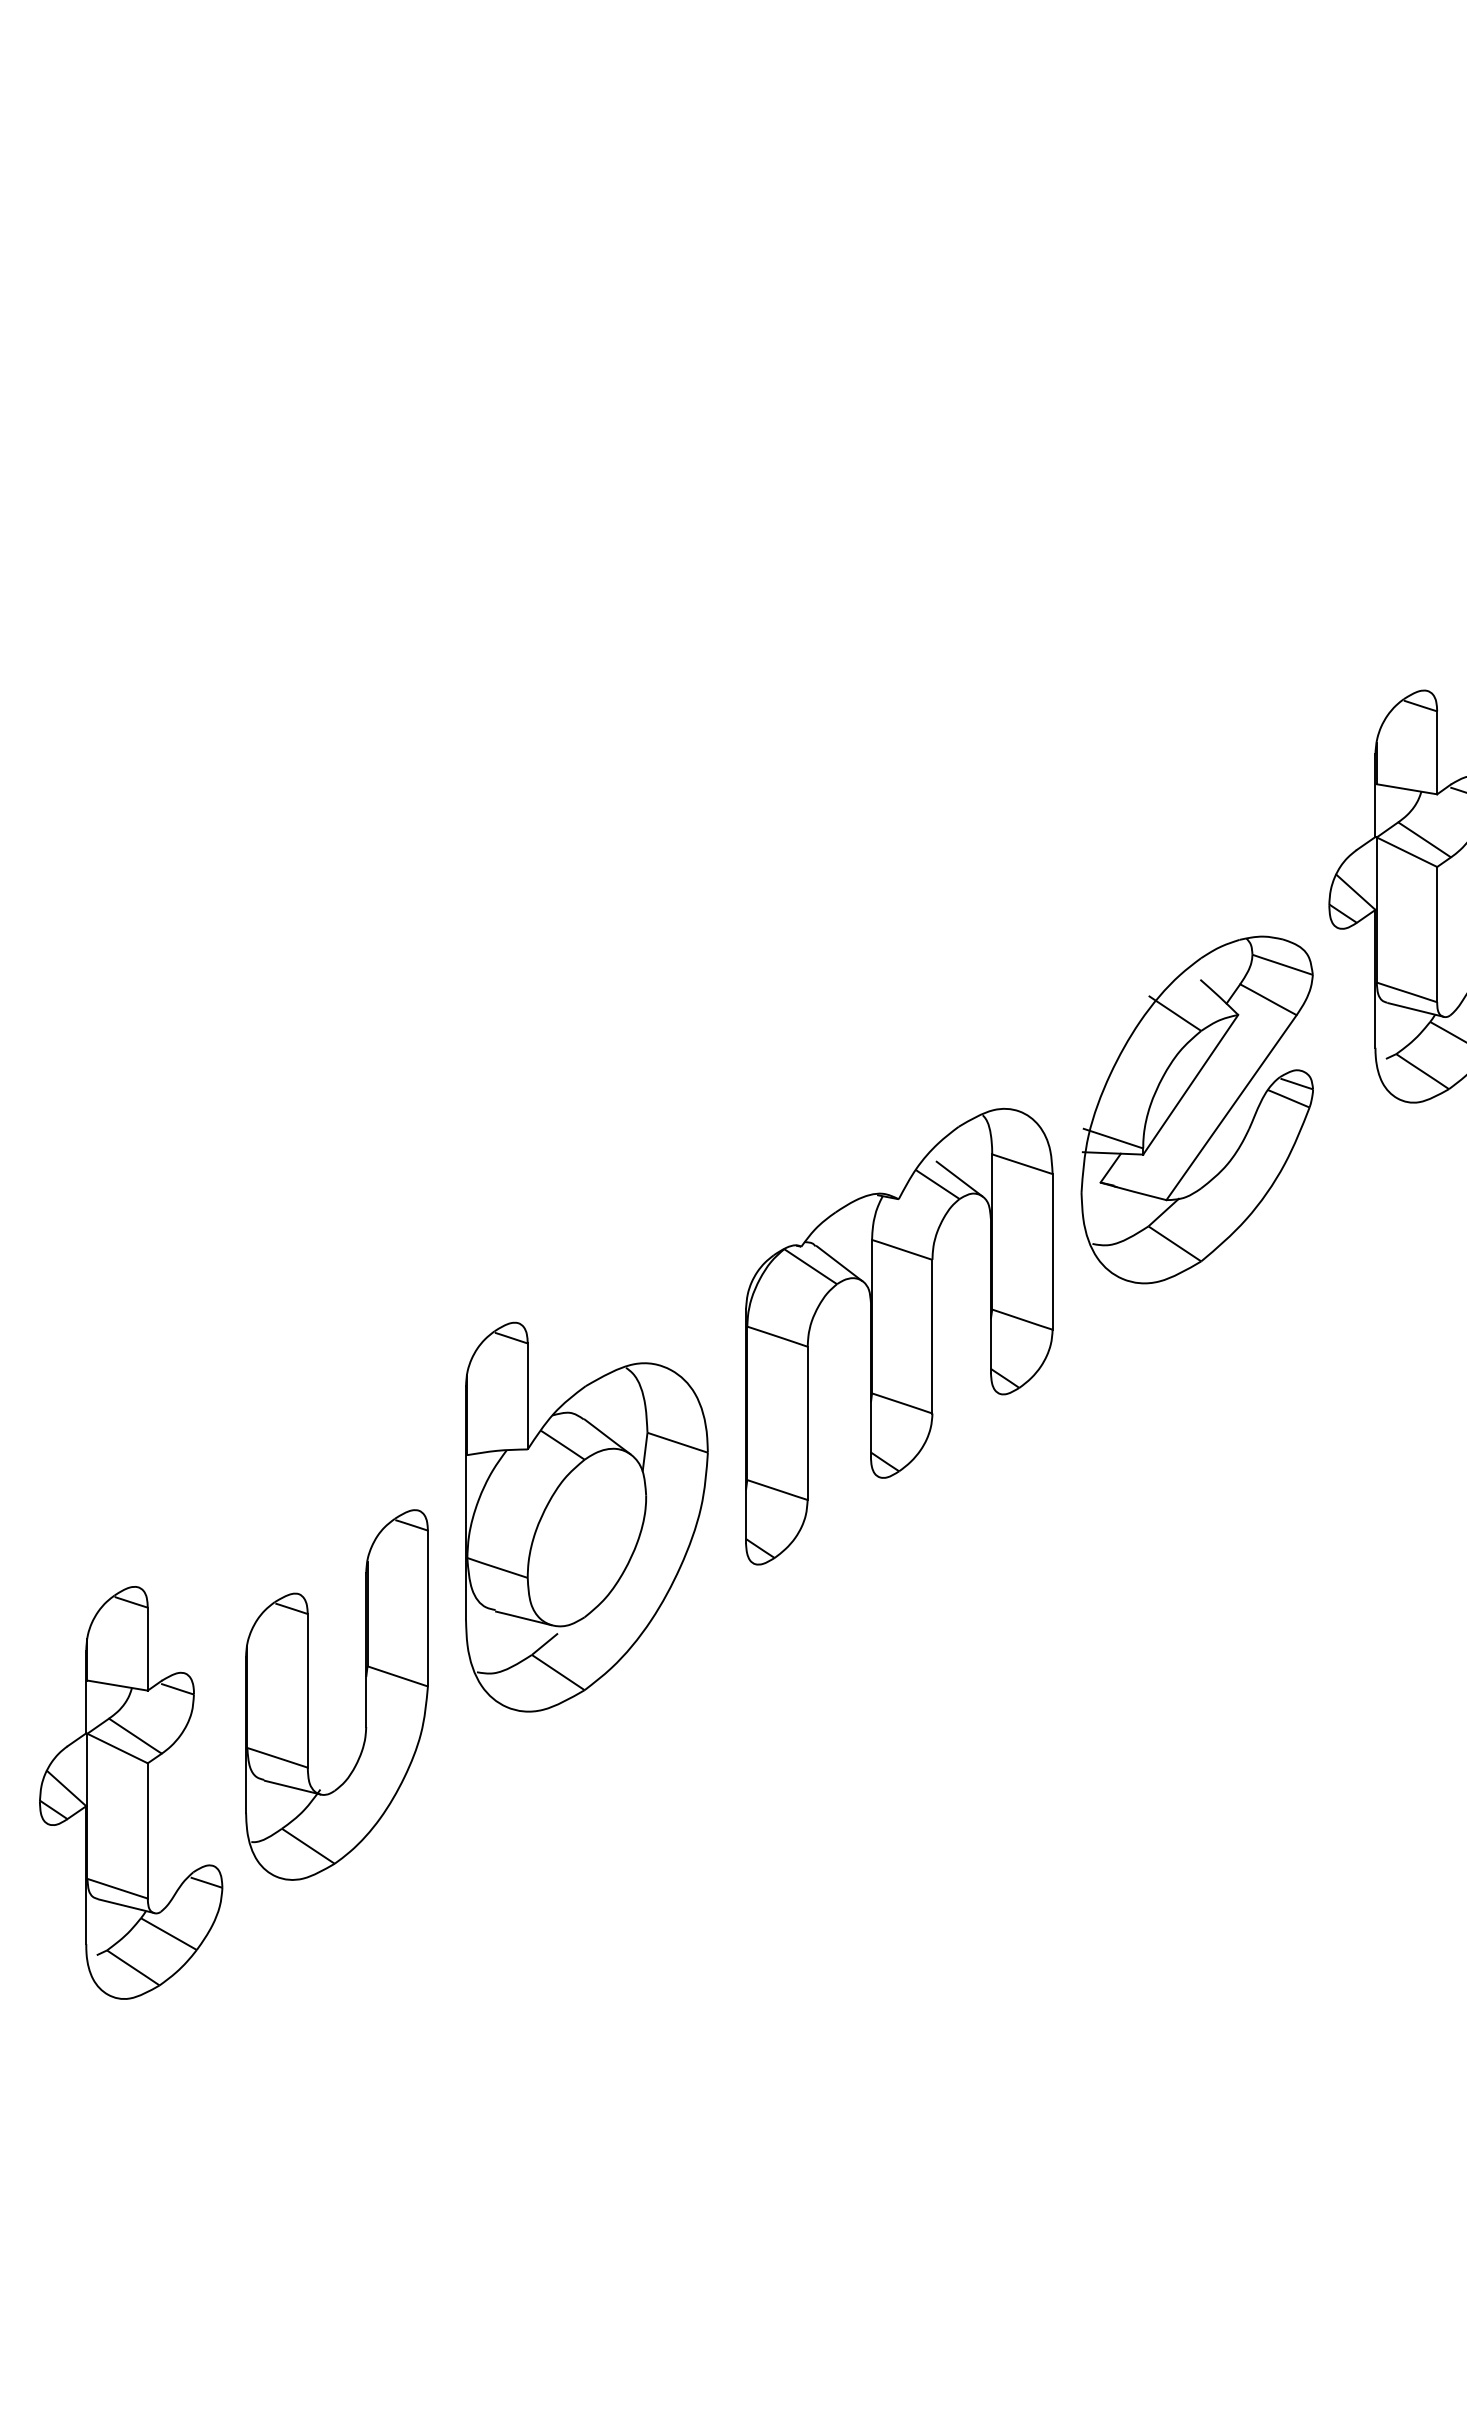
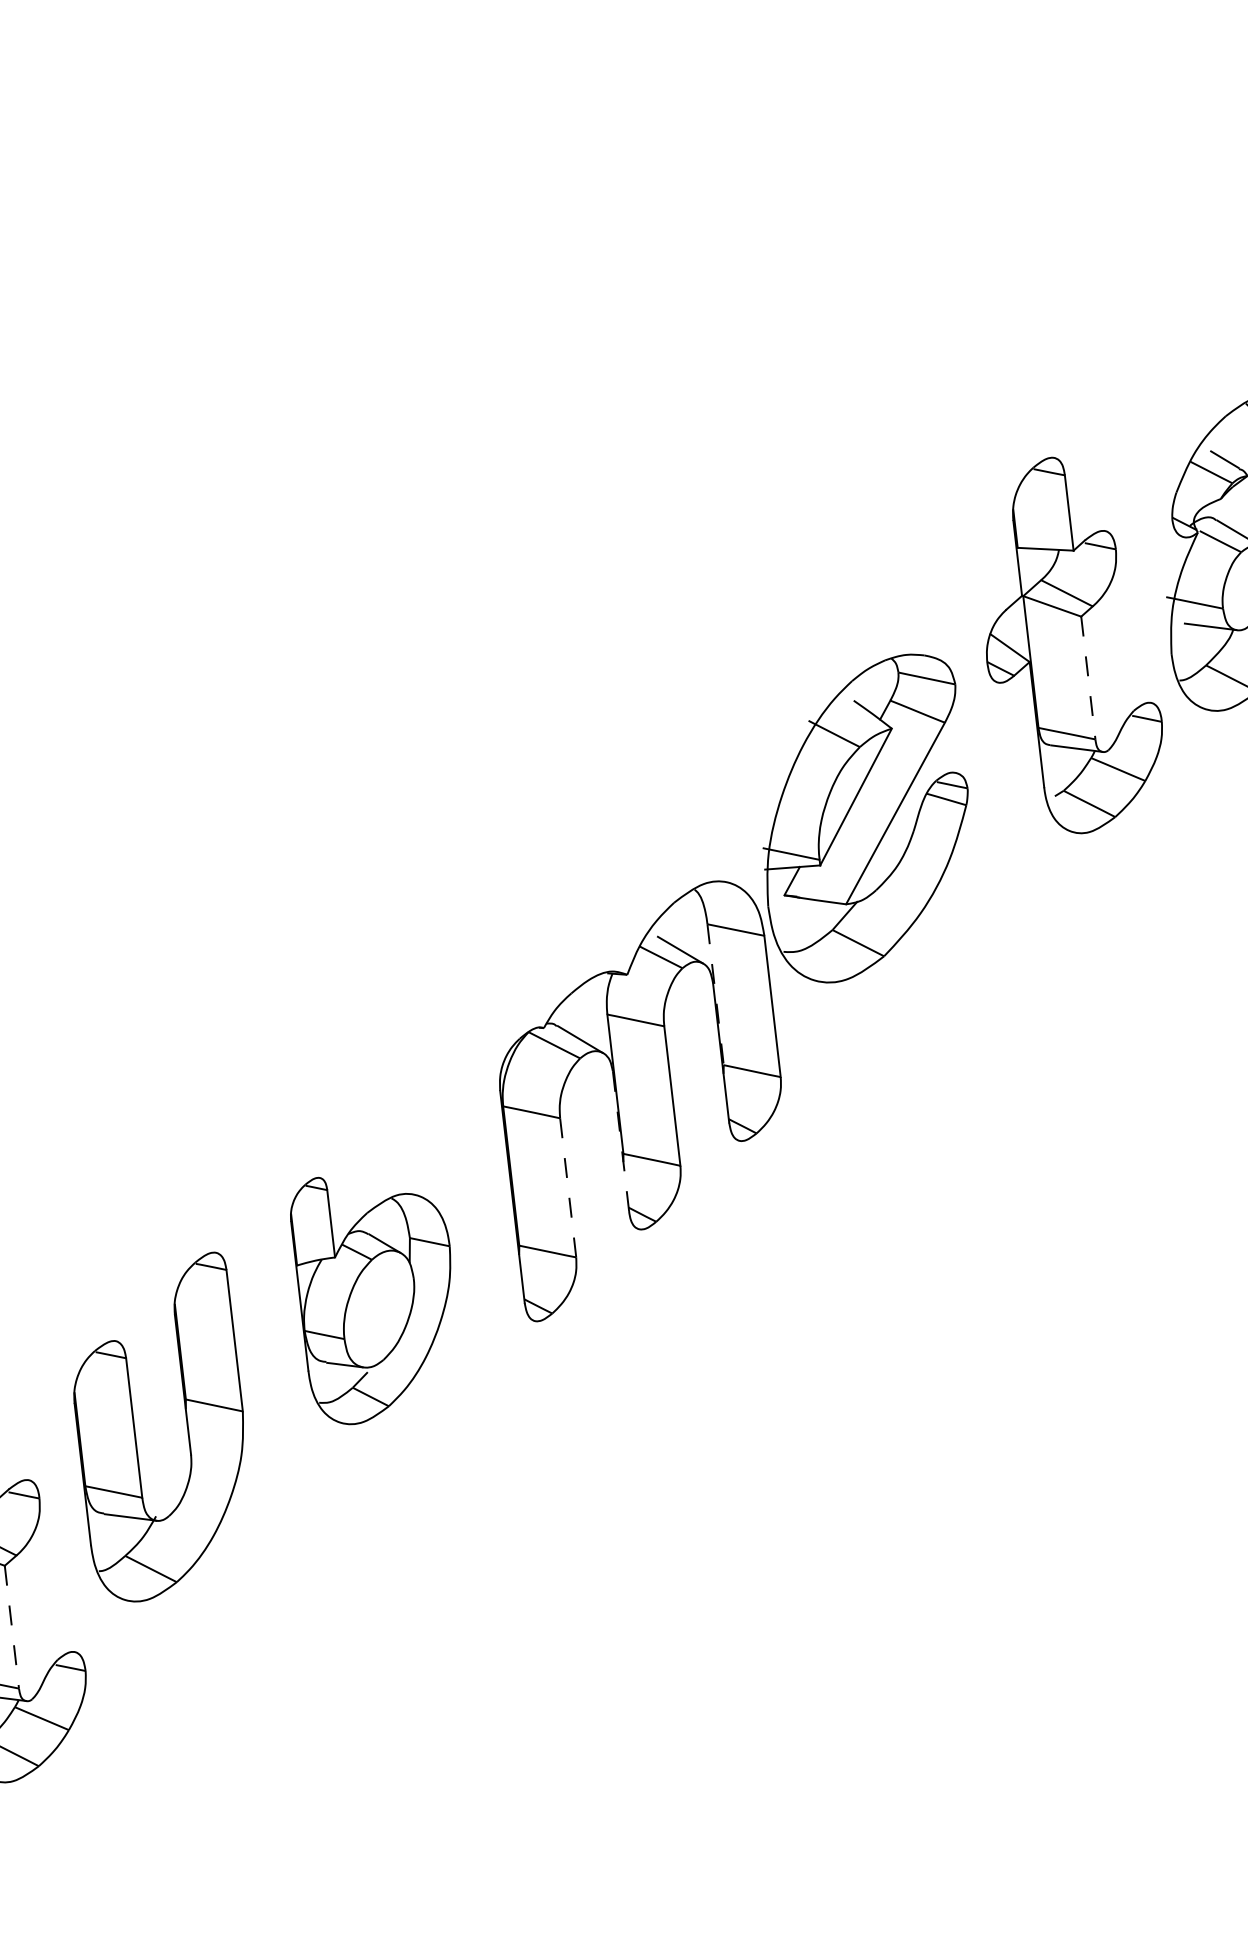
line: (1437, 934) -> (1088, 677), solid -> dashed
part: (1196, 1109) -> (863, 818), moved
line: (992, 1231) -> (715, 994), solid -> dashed
line: (870, 1379) -> (620, 1141), solid -> dashed
line: (807, 1423) -> (568, 1187), solid -> dashed
part: (586, 1516) -> (377, 1295), size x0.7
part: (308, 1694) -> (135, 1431), moved
line: (147, 1830) -> (11, 1626), solid -> dashed

